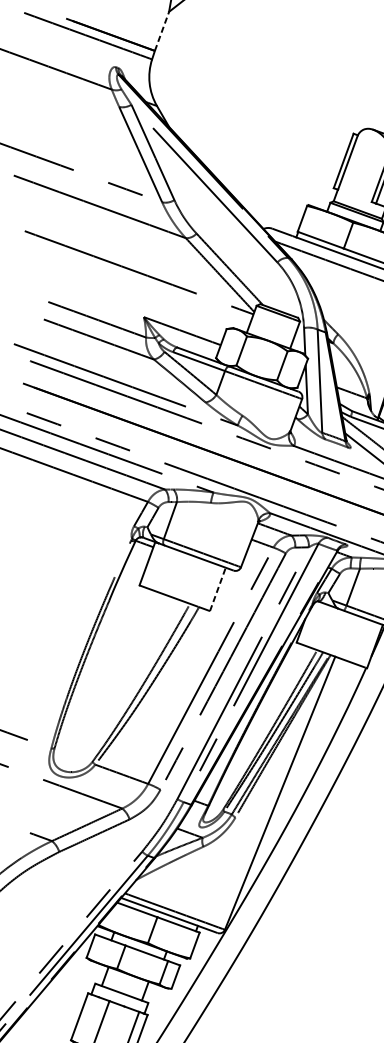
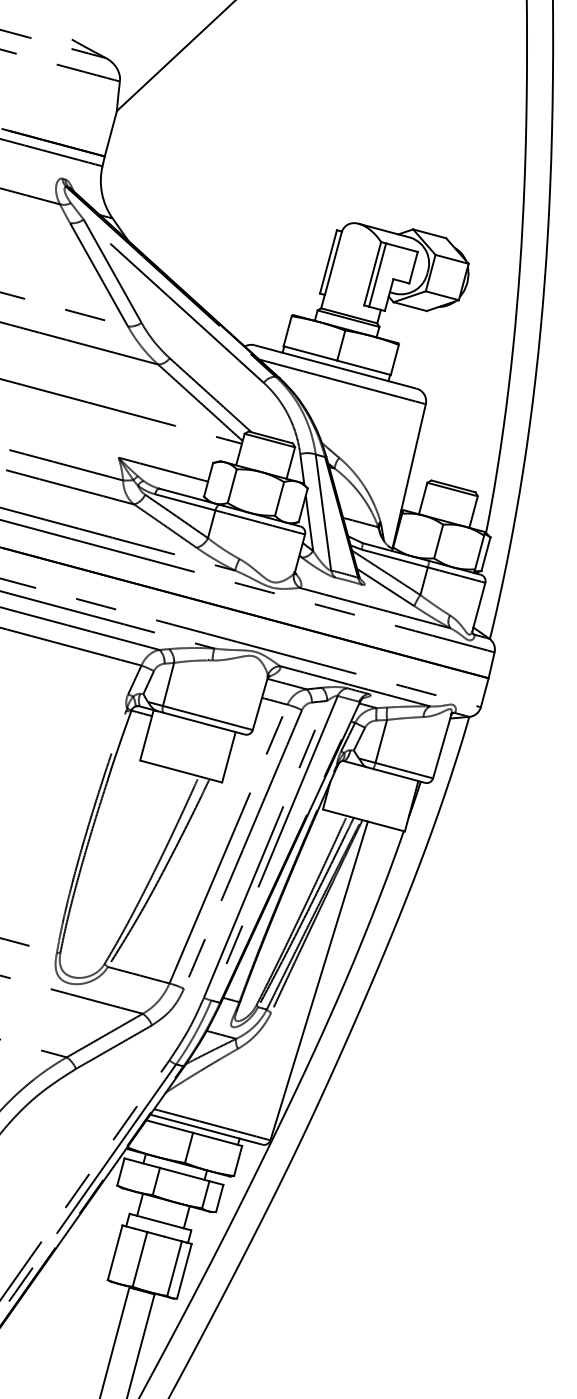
line: (161, 31) -> (110, 133), dashed -> solid
line: (218, 588) -> (229, 756), dashed -> solid

